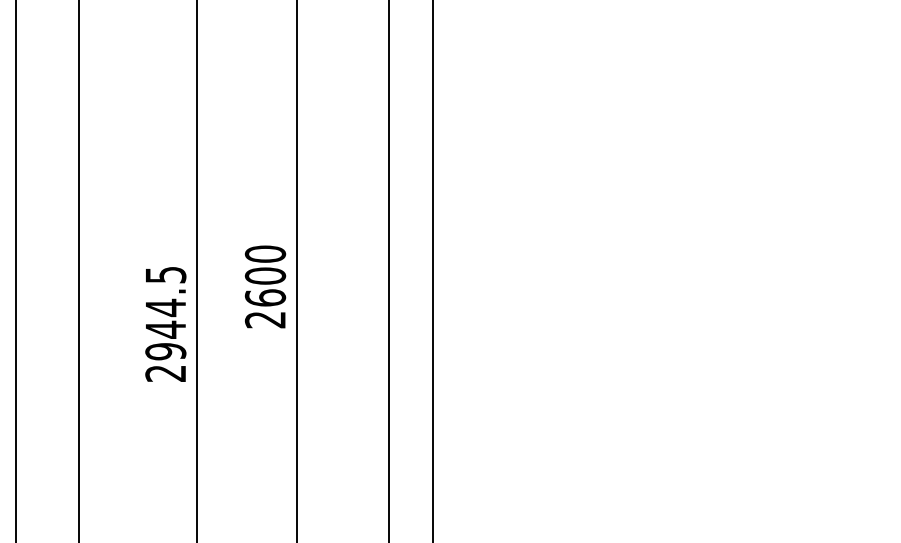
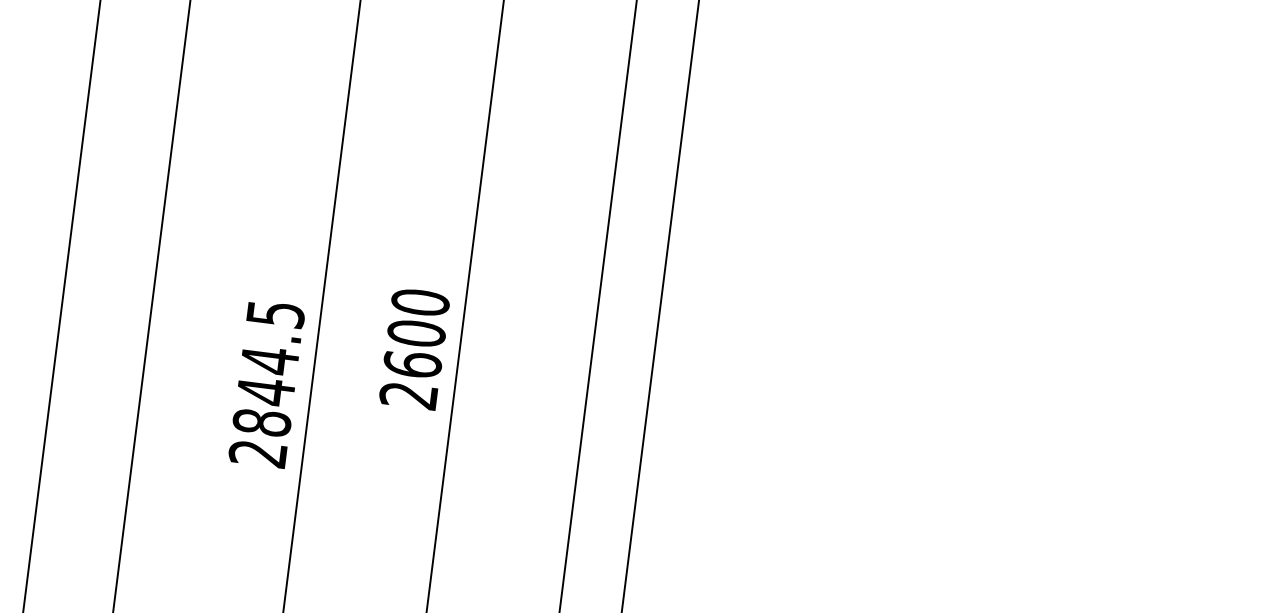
text: (165, 351) -> (261, 422), 2944.5 -> 2844.5

